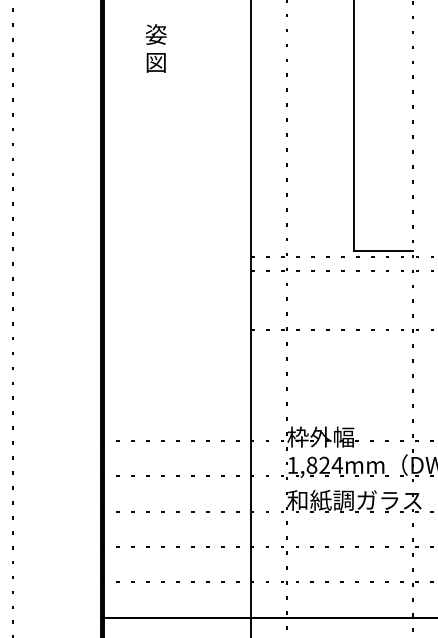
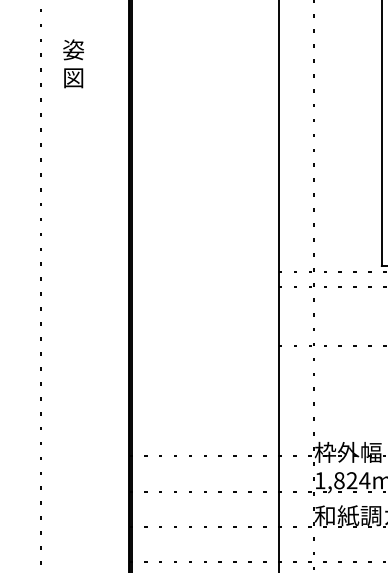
text: (155, 48) -> (72, 63), moved

